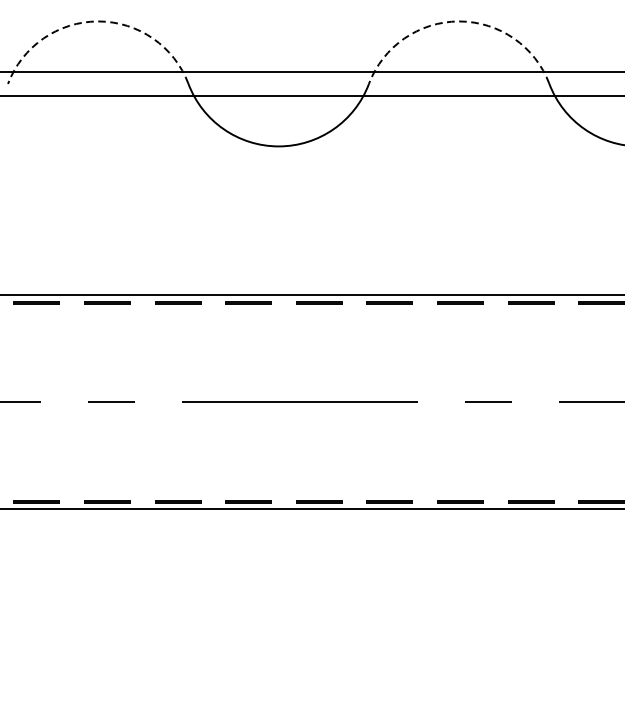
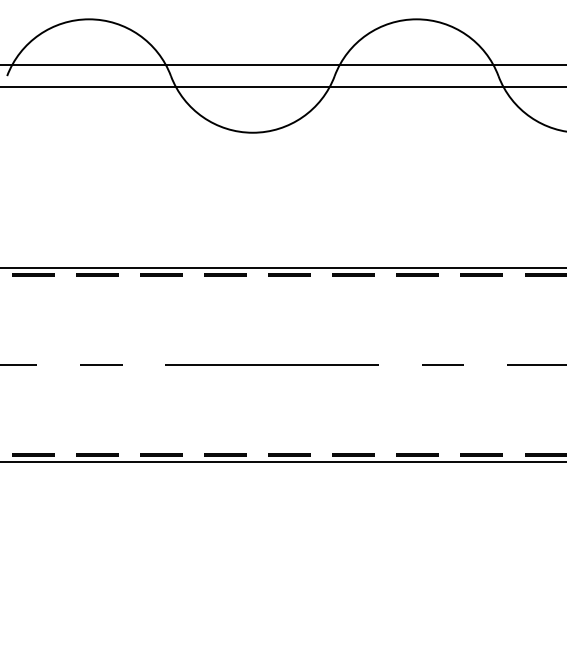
arc: (98, 21) -> (89, 19), dashed -> solid
arc: (459, 21) -> (416, 19), dashed -> solid

